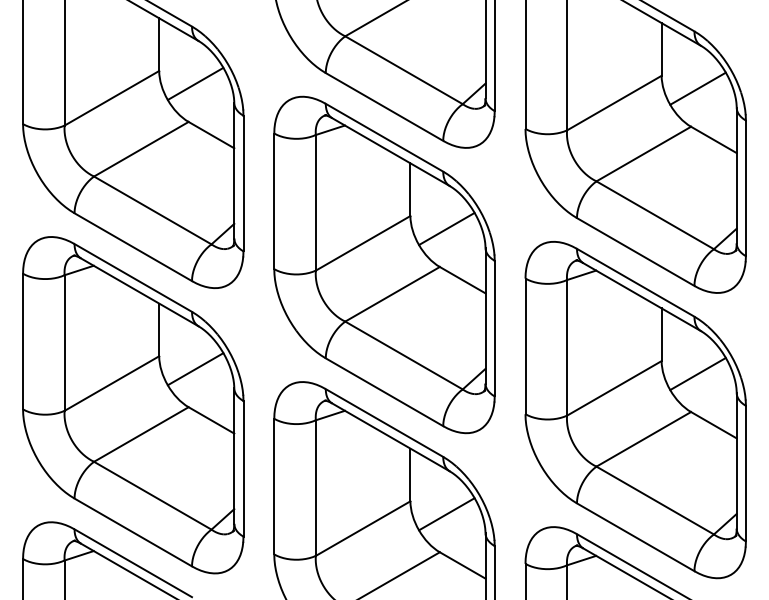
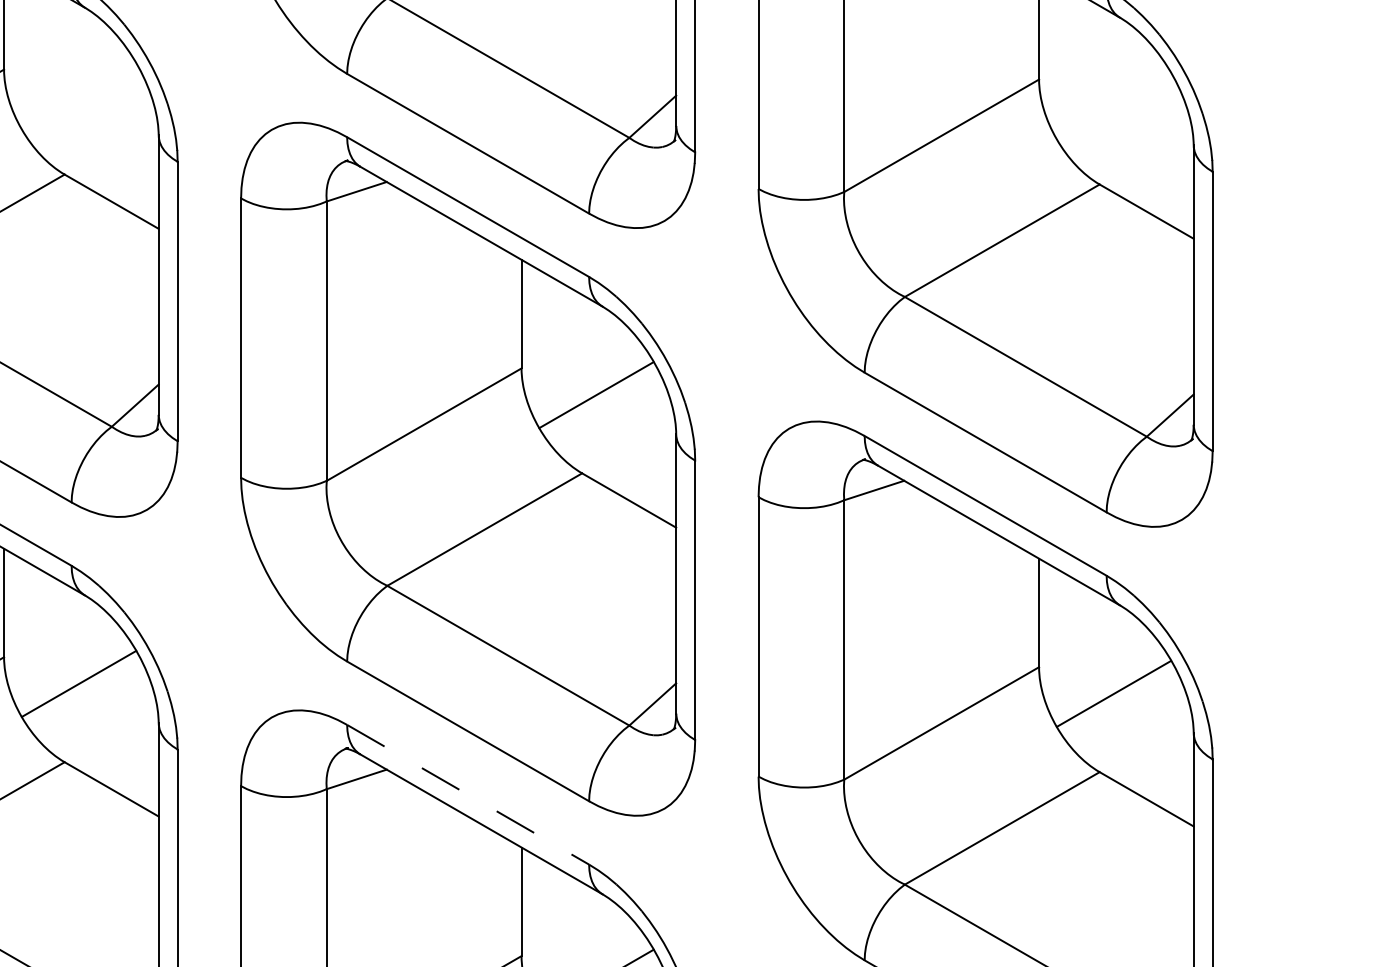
line: (195, 83) -> (78, 95), removed
line: (697, 88) -> (1112, 105), removed
line: (384, 423) -> (468, 795), solid -> dashed

